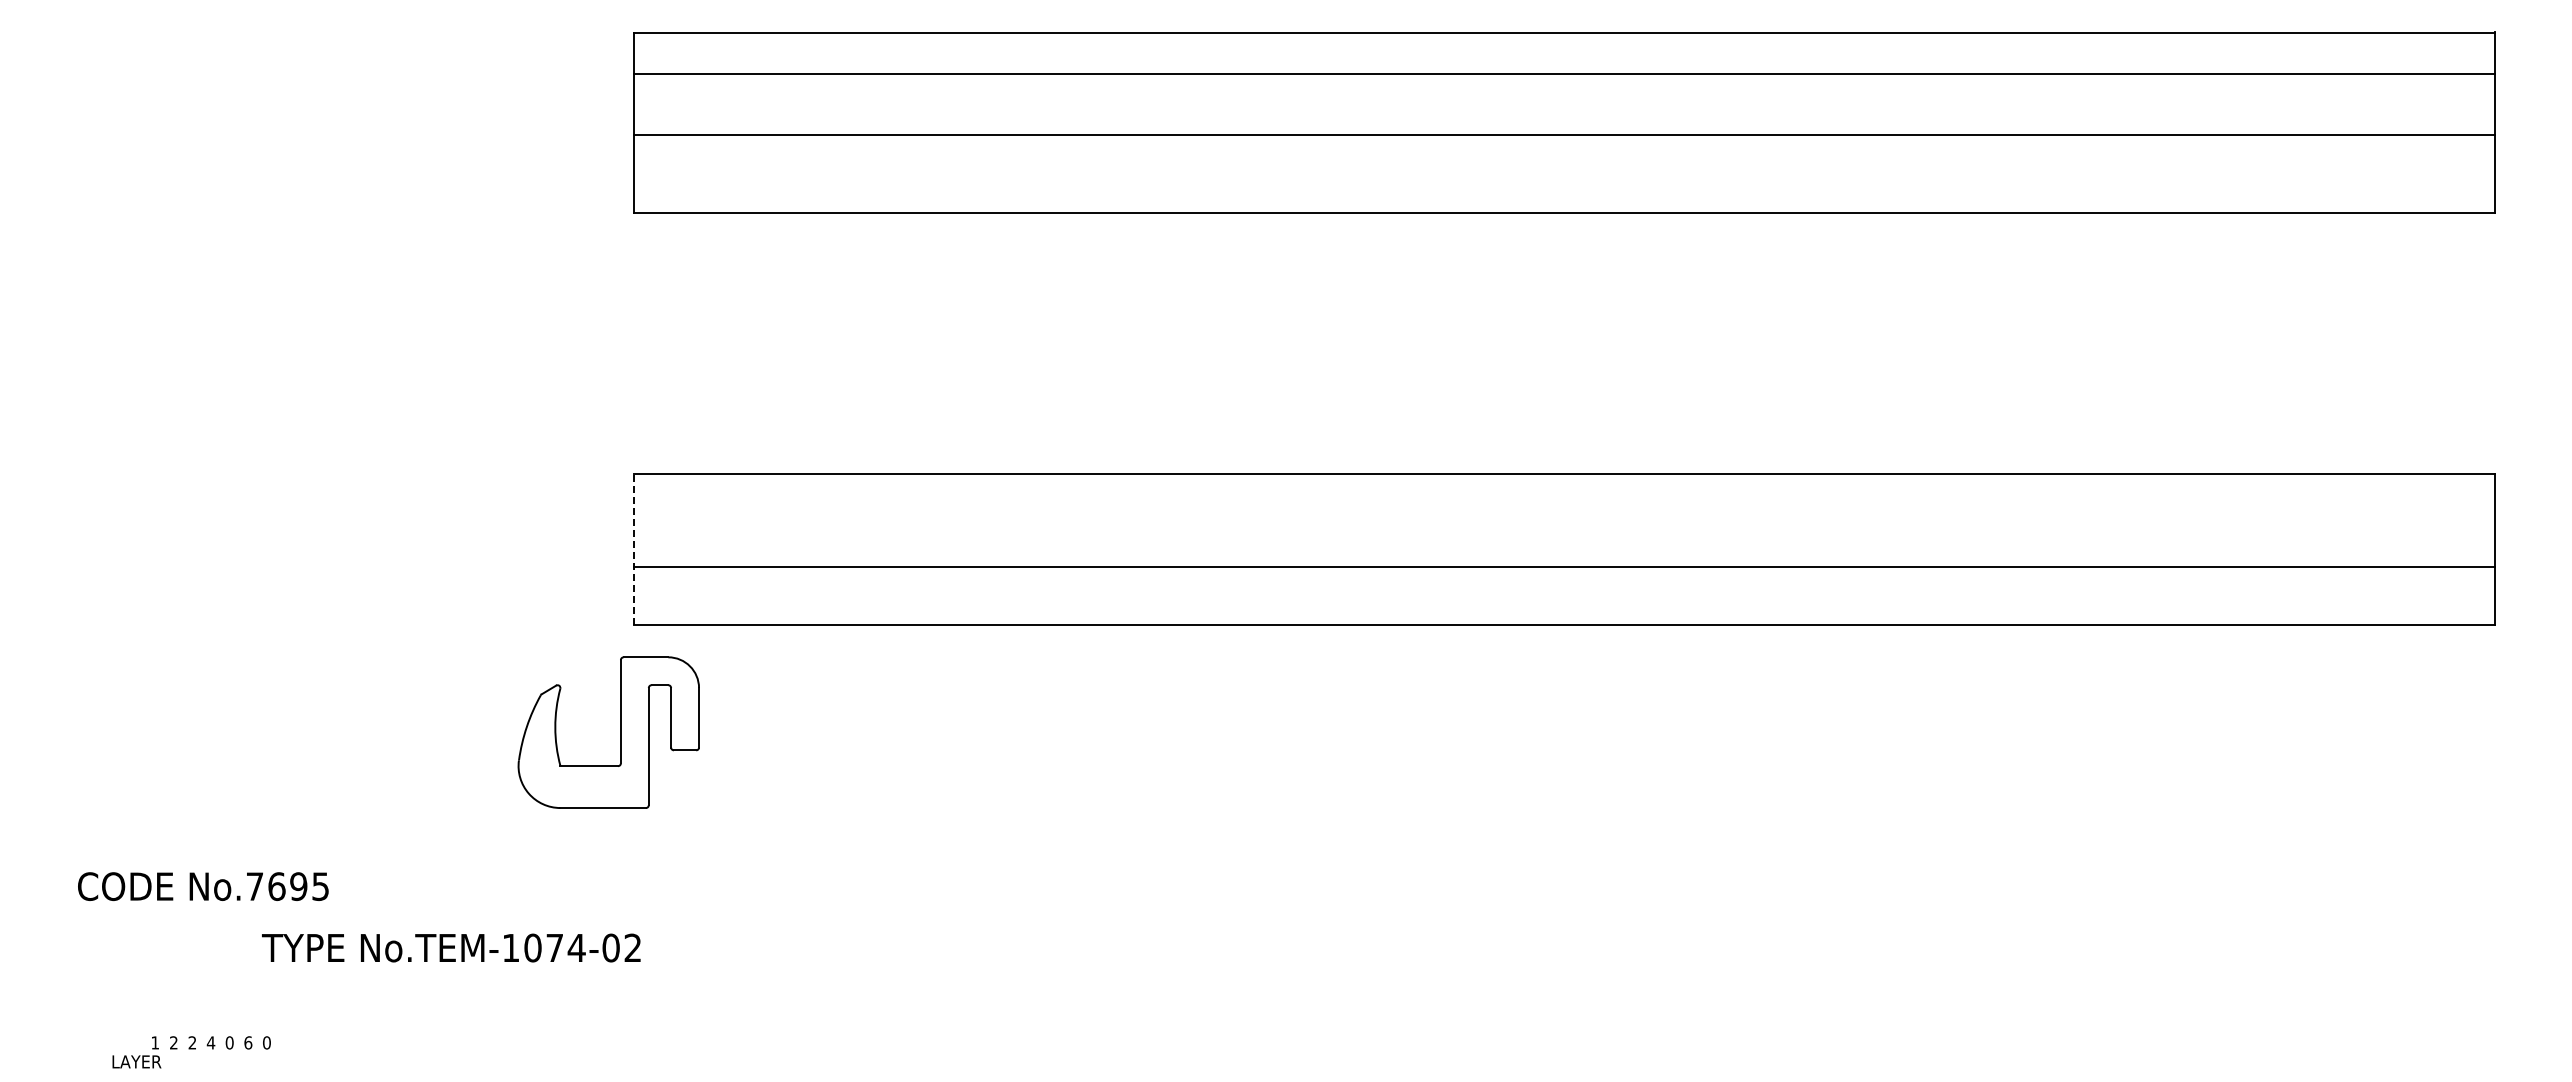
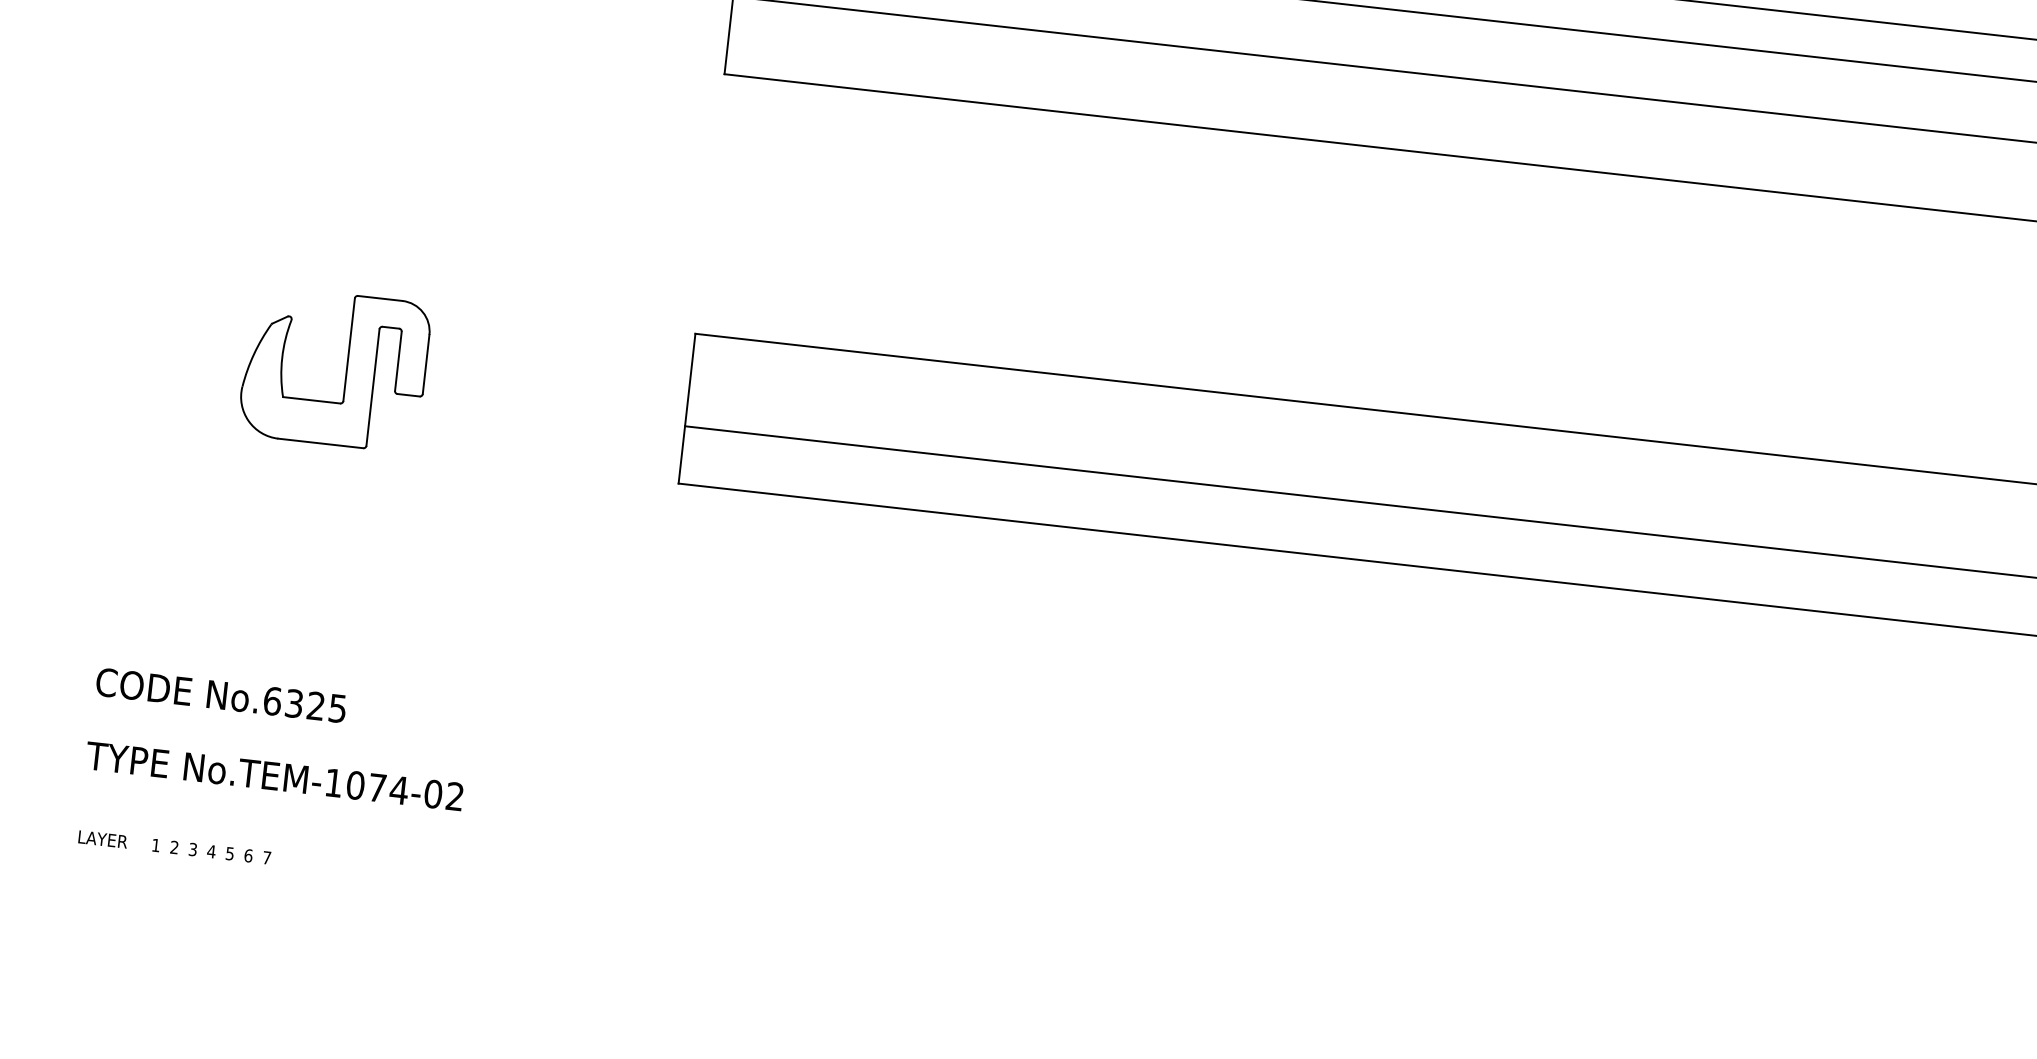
line: (634, 549) -> (687, 408), dashed -> solid
part: (620, 732) -> (346, 370), moved
text: (276, 886) -> (293, 703), No.7695 -> No.6325
text: (451, 947) -> (274, 775), moved
text: (192, 1042) -> (193, 849), 2 -> 3
text: (229, 1042) -> (229, 853), 0 -> 5
text: (266, 1042) -> (266, 857), 0 -> 7
text: (136, 1061) -> (102, 839), moved

